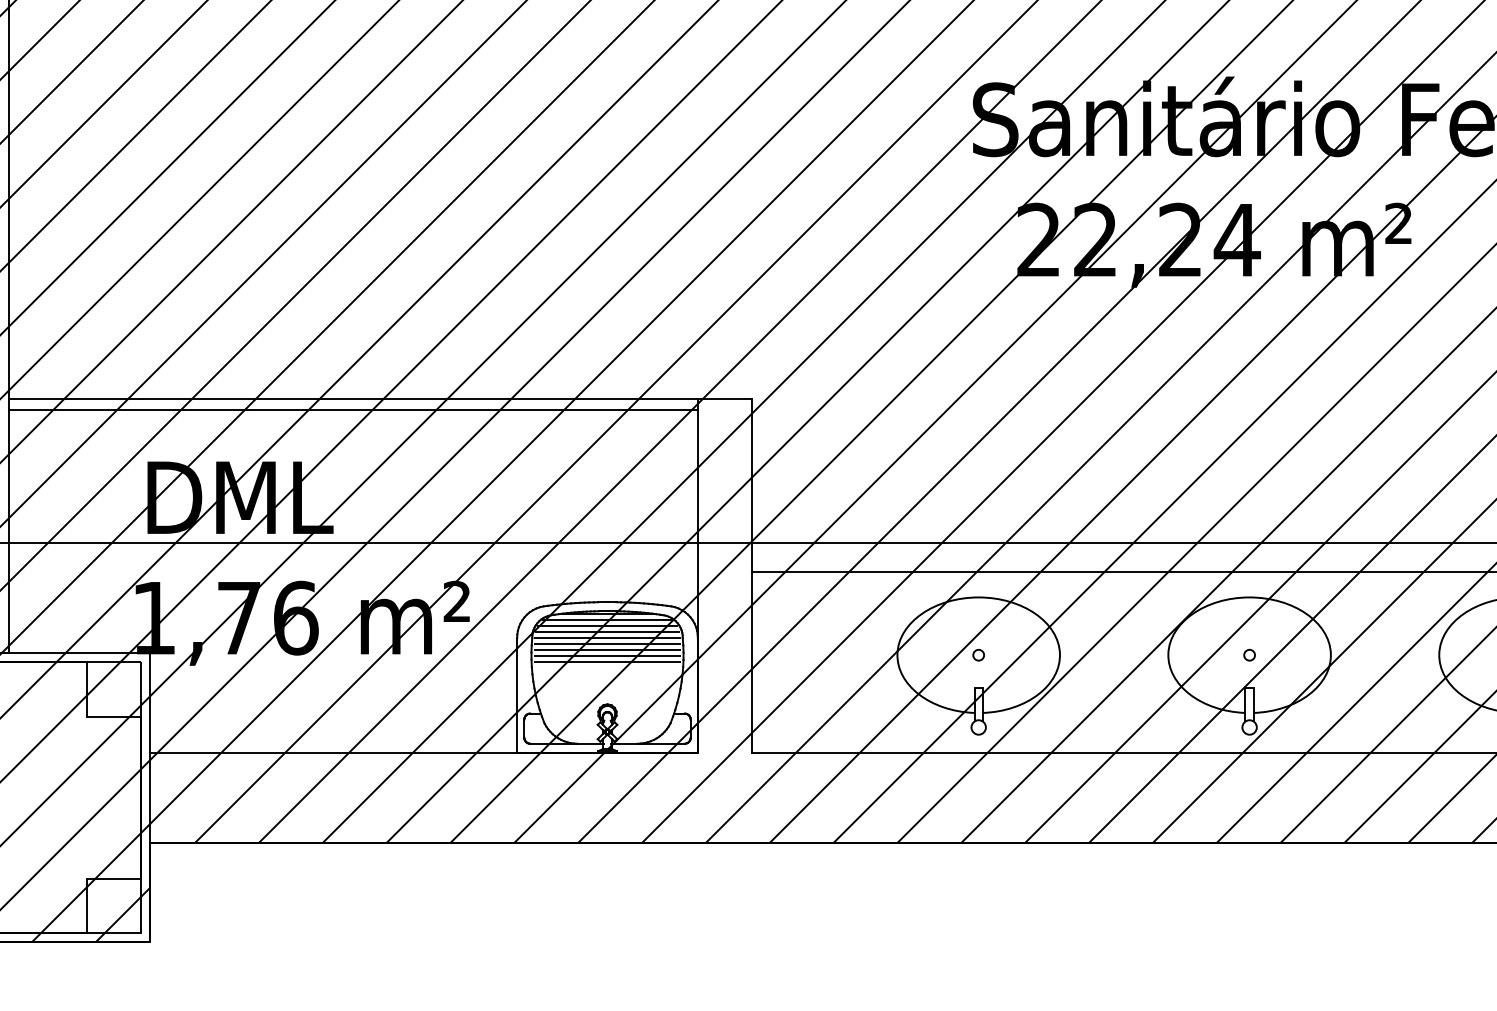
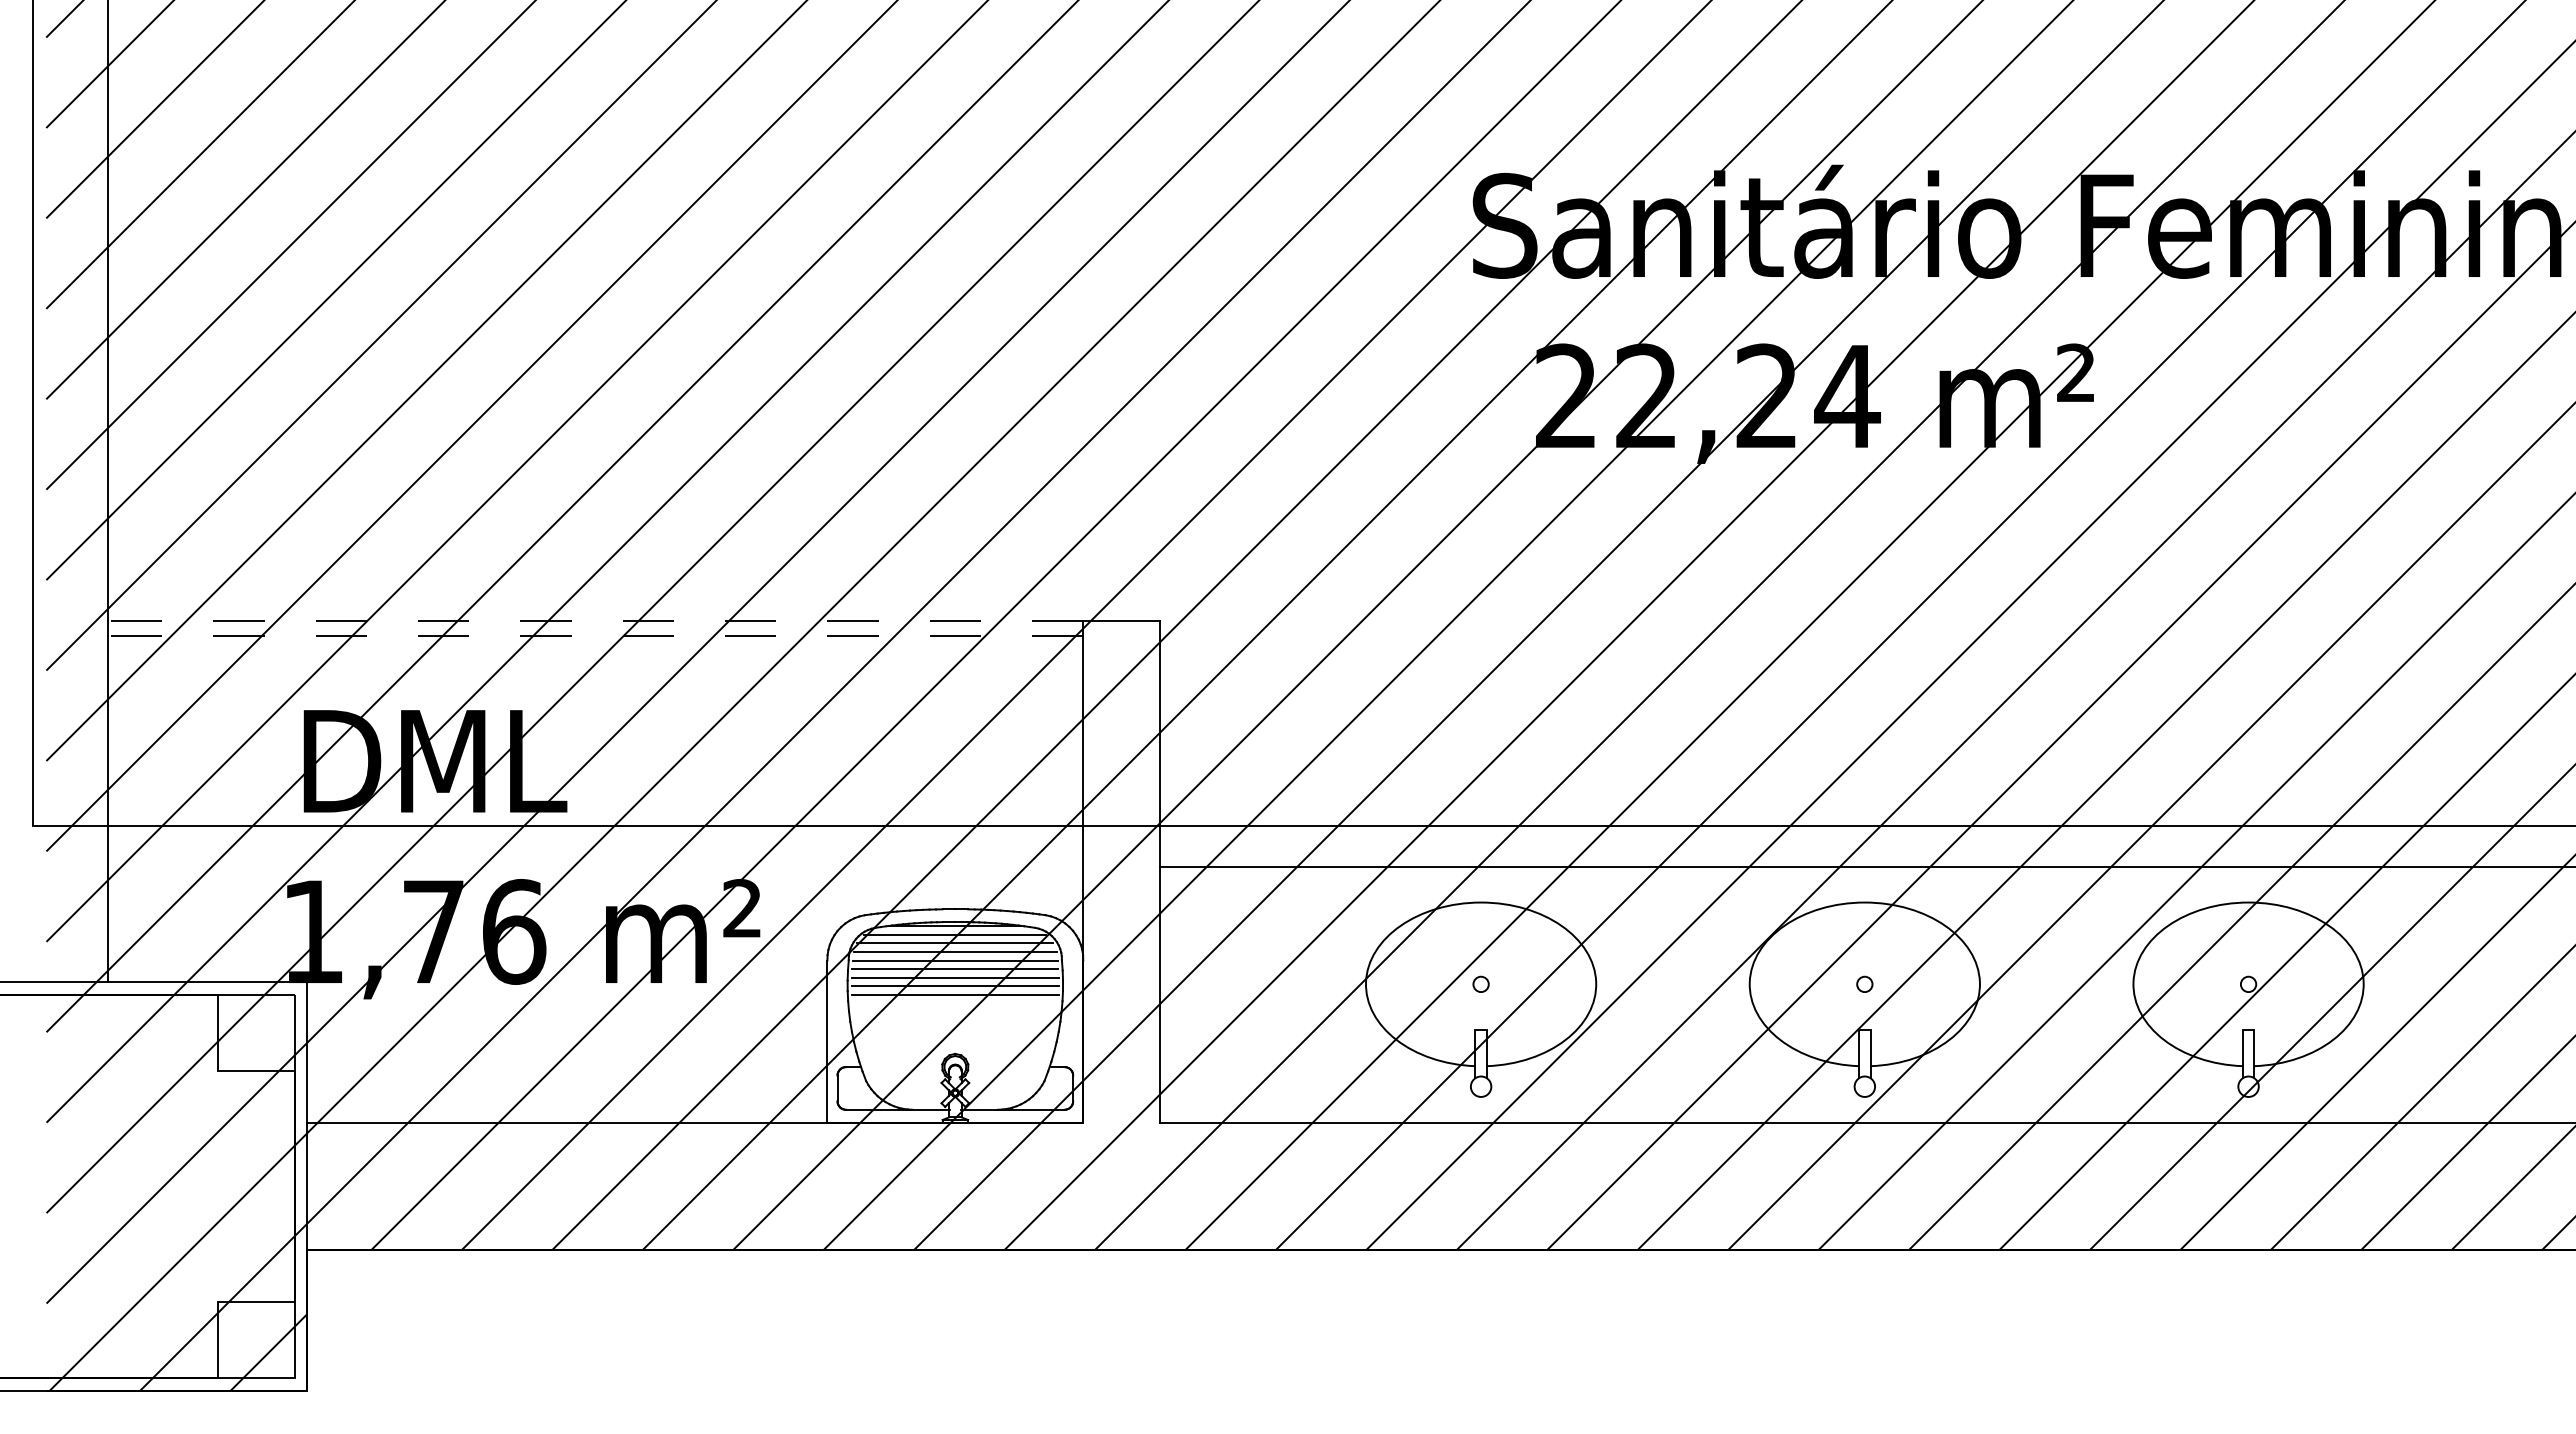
line: (353, 399) -> (595, 621), solid -> dashed
line: (353, 409) -> (595, 636), solid -> dashed

